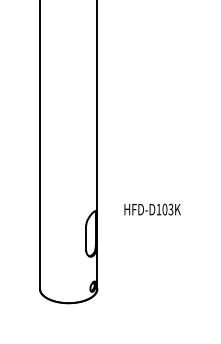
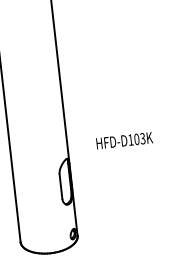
text: (152, 209) -> (124, 140), moved

